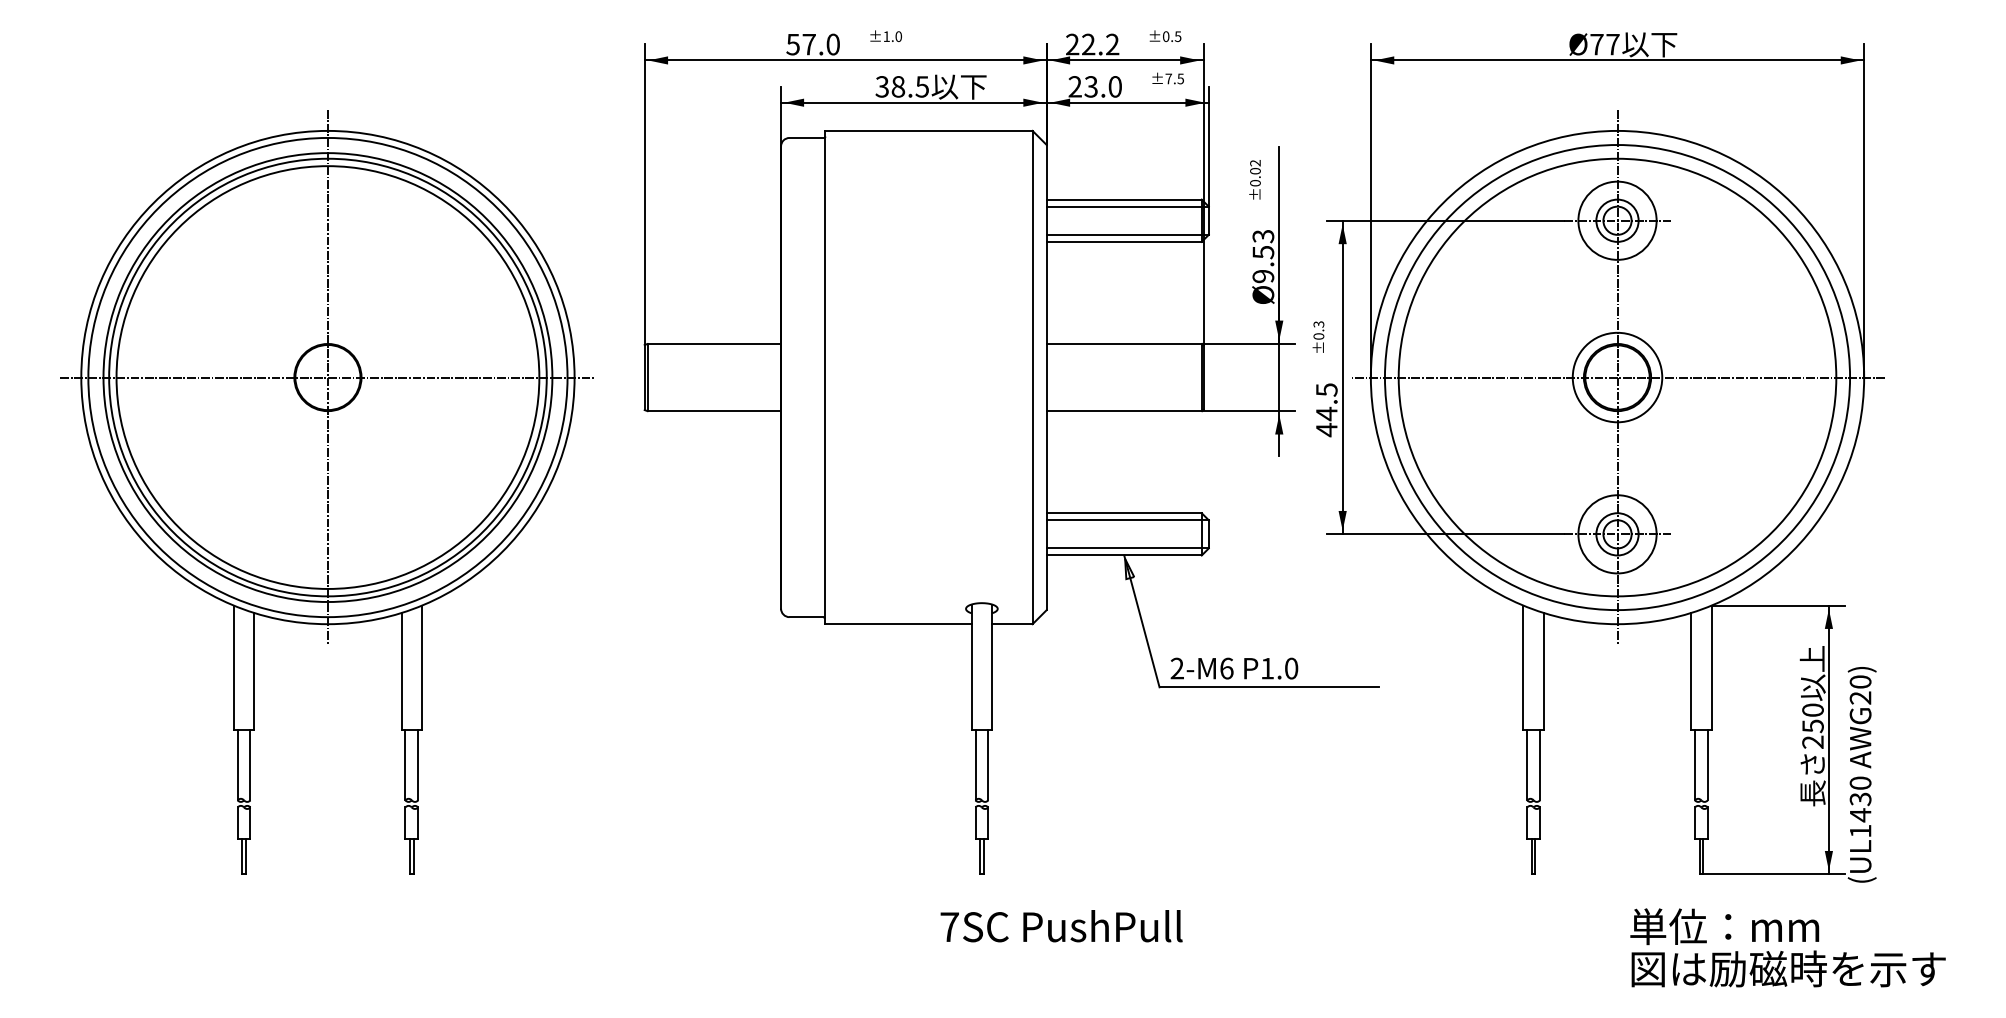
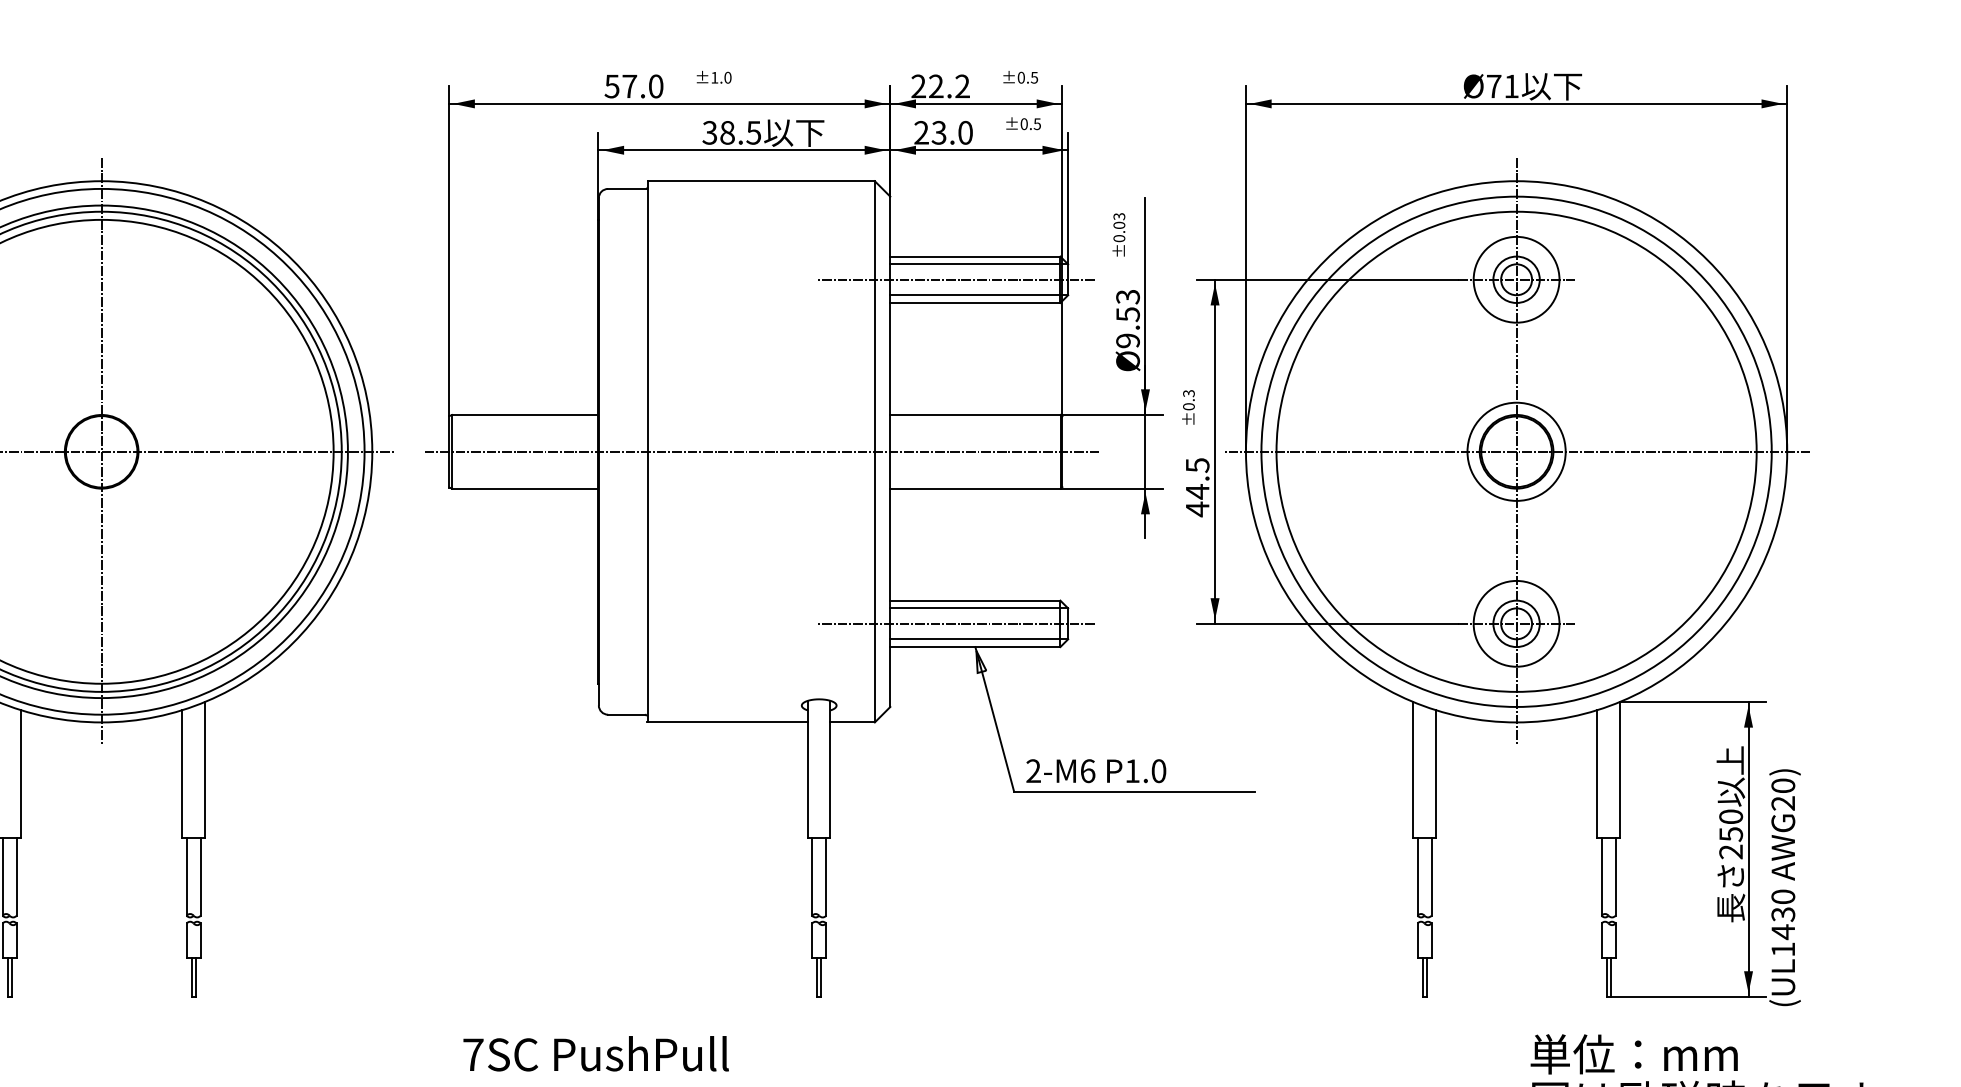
text: (1612, 44) -> (1511, 86), Ø77 -> Ø71
text: (1168, 78) -> (1023, 123), ±7.5 -> ±0.5
text: (1255, 163) -> (1119, 216), ±0.02 -> ±0.03
line: (1106, 220) -> (955, 279), added
line: (929, 377) -> (761, 451), added
line: (1106, 534) -> (955, 624), added
text: (1061, 926) -> (596, 1054), moved

